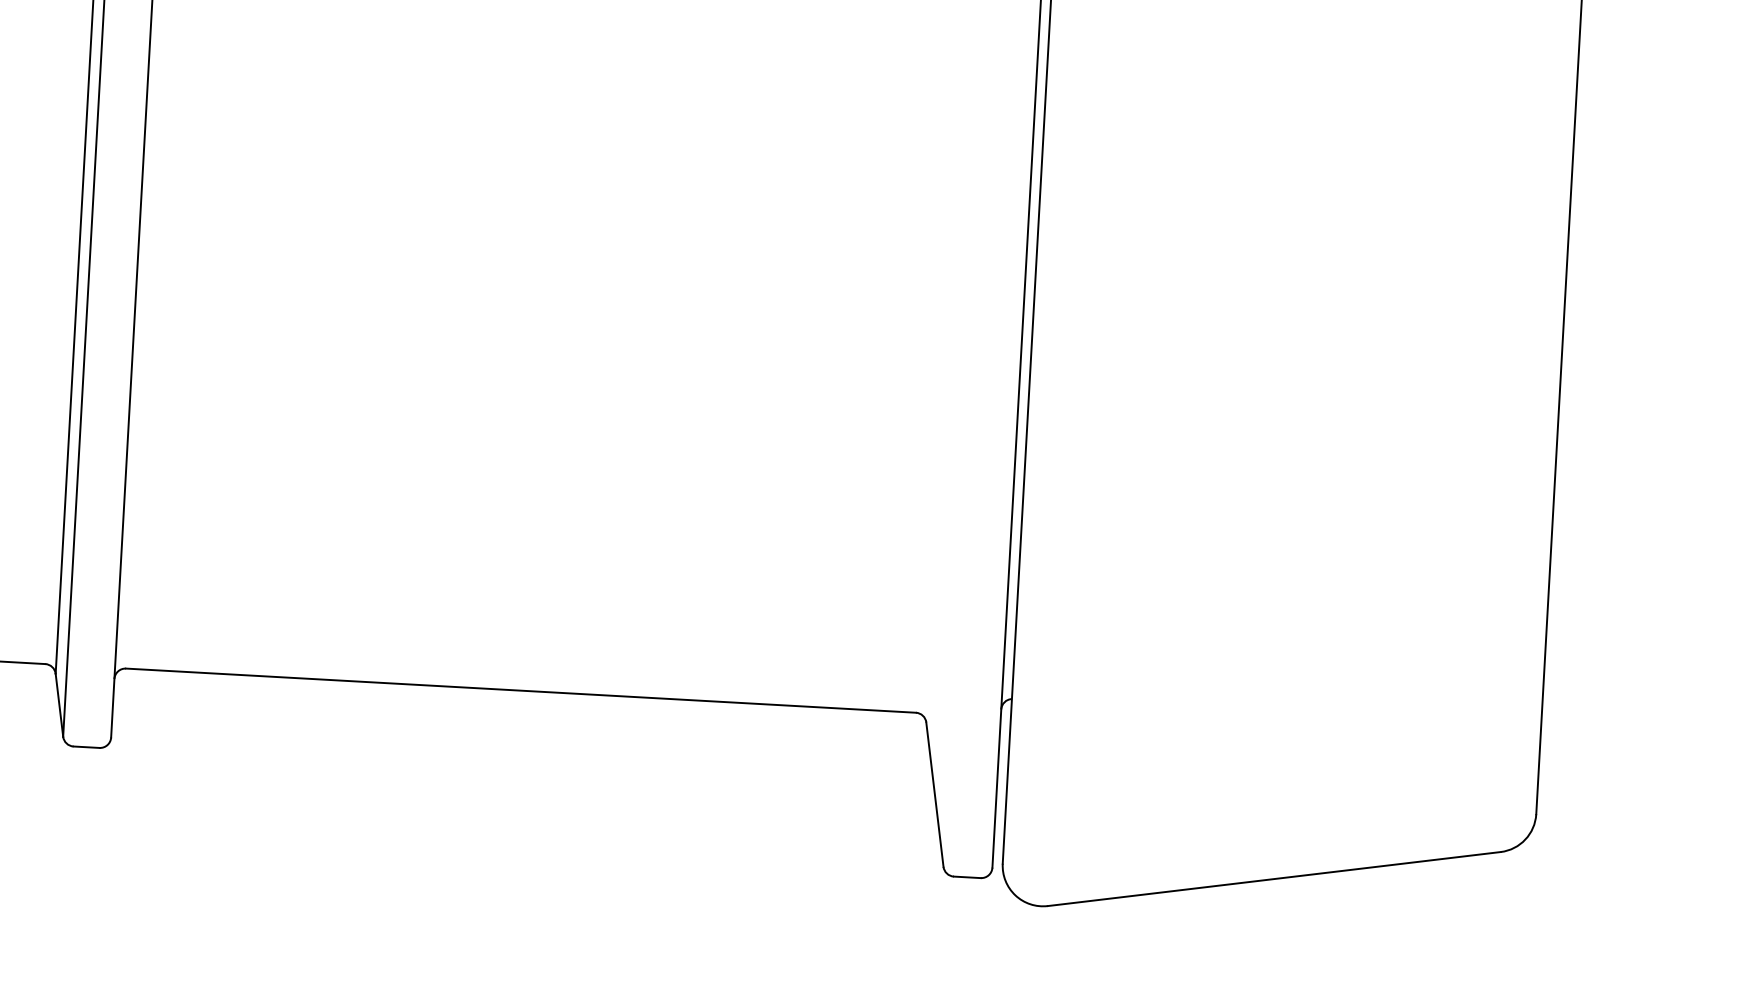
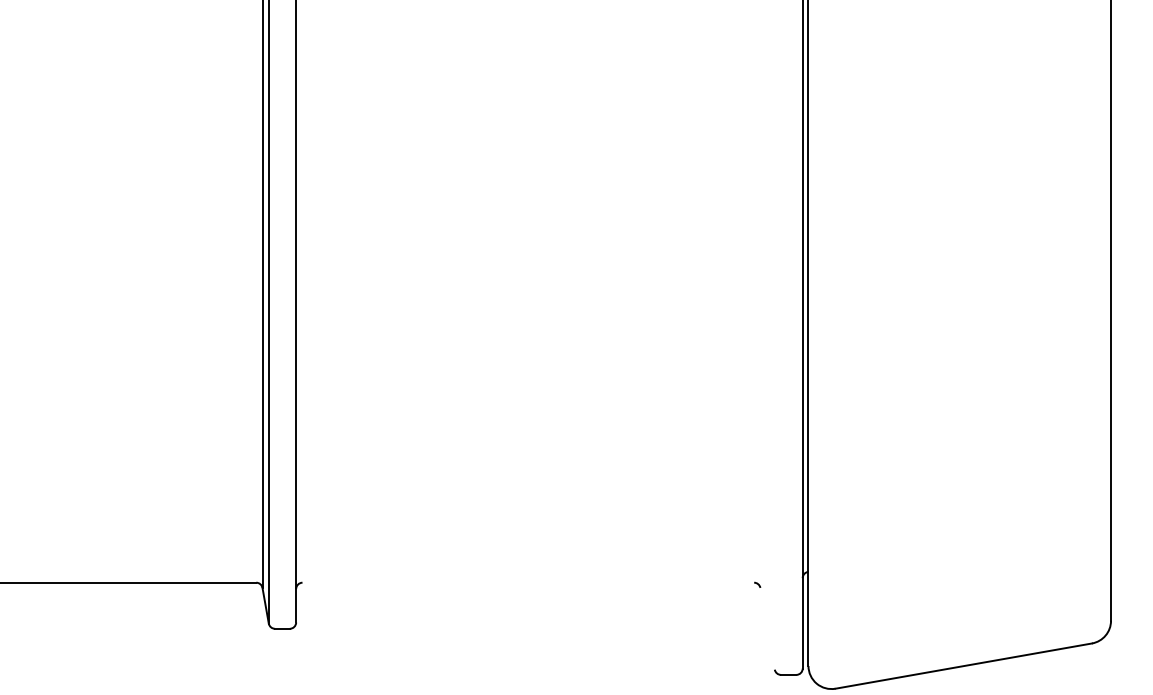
line: (521, 690) -> (528, 582), removed
line: (934, 794) -> (767, 628), removed

